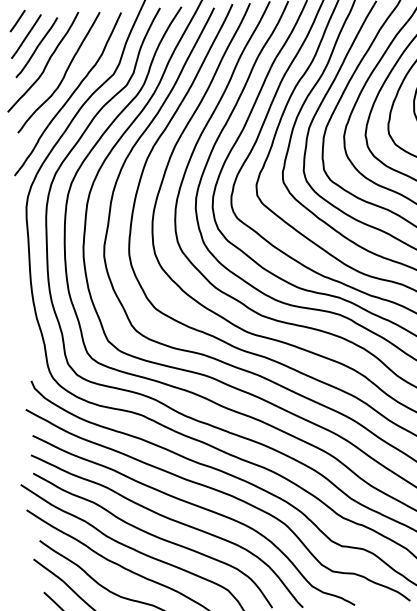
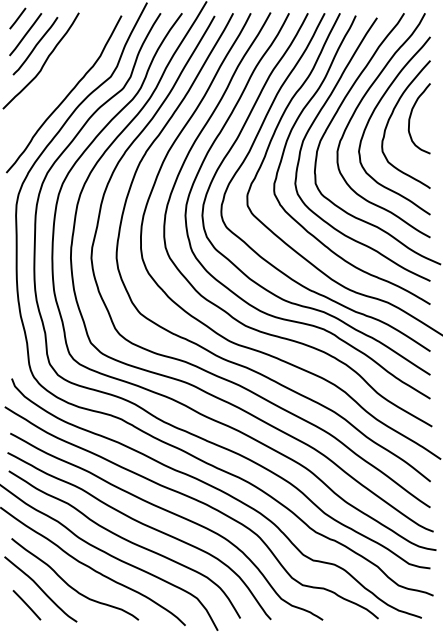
curve: (64, 73) -> (61, 73), removed

